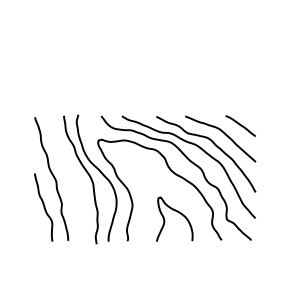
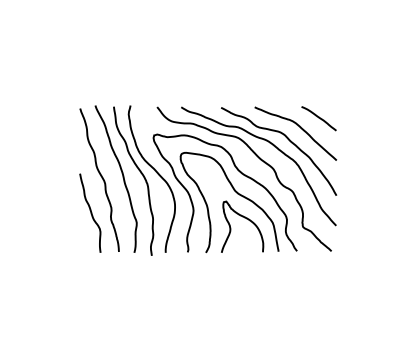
curve: (71, 176) -> (122, 177), added
curve: (170, 191) -> (237, 194), added

